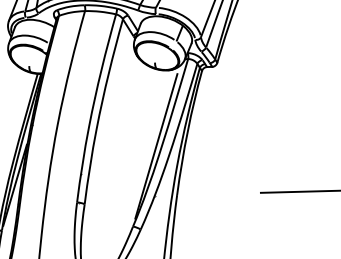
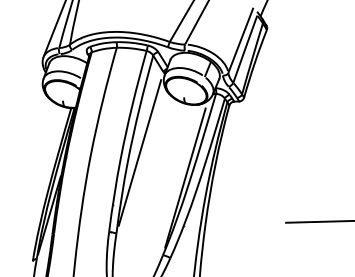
line: (108, 119) -> (139, 152), added

